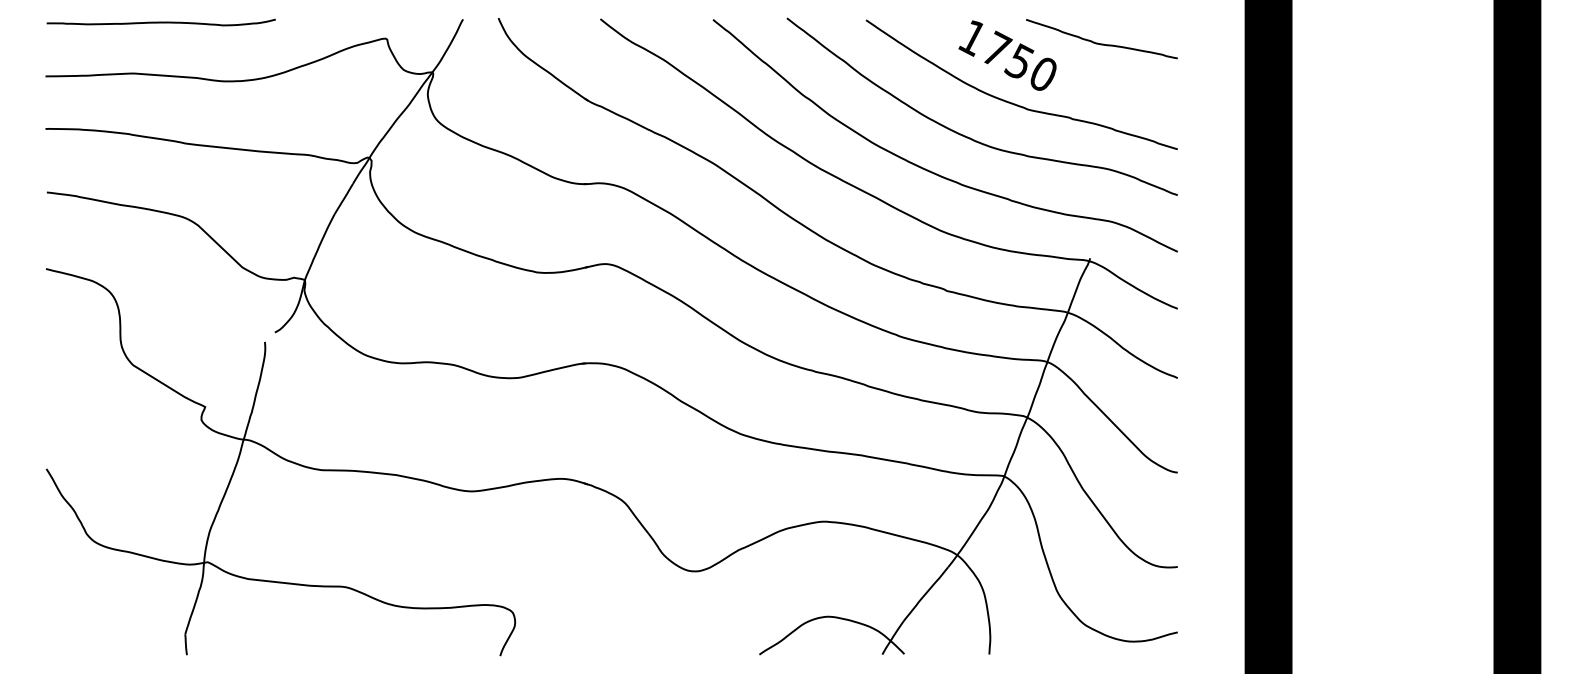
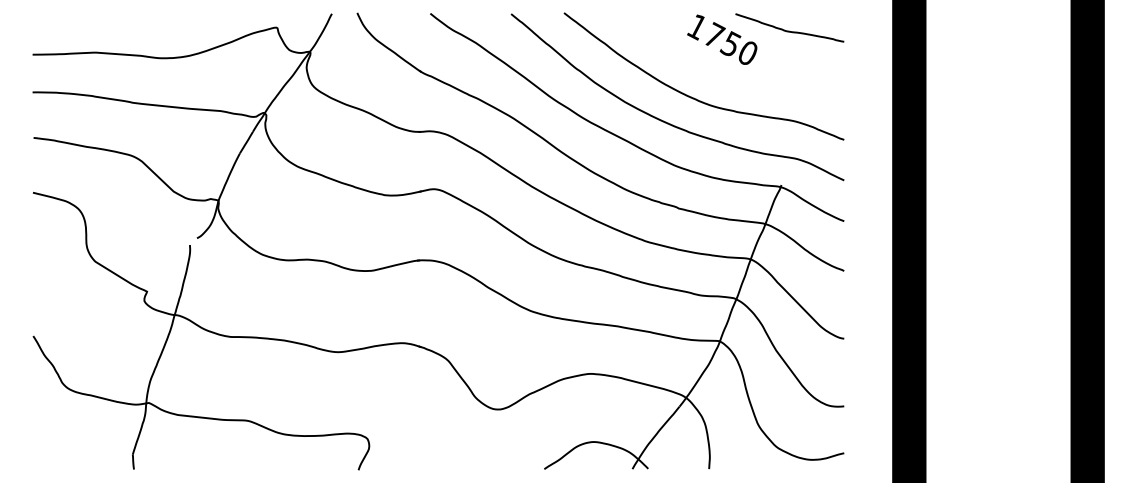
curve: (160, 22) -> (115, 16), removed
curve: (1015, 103) -> (727, 74), removed

